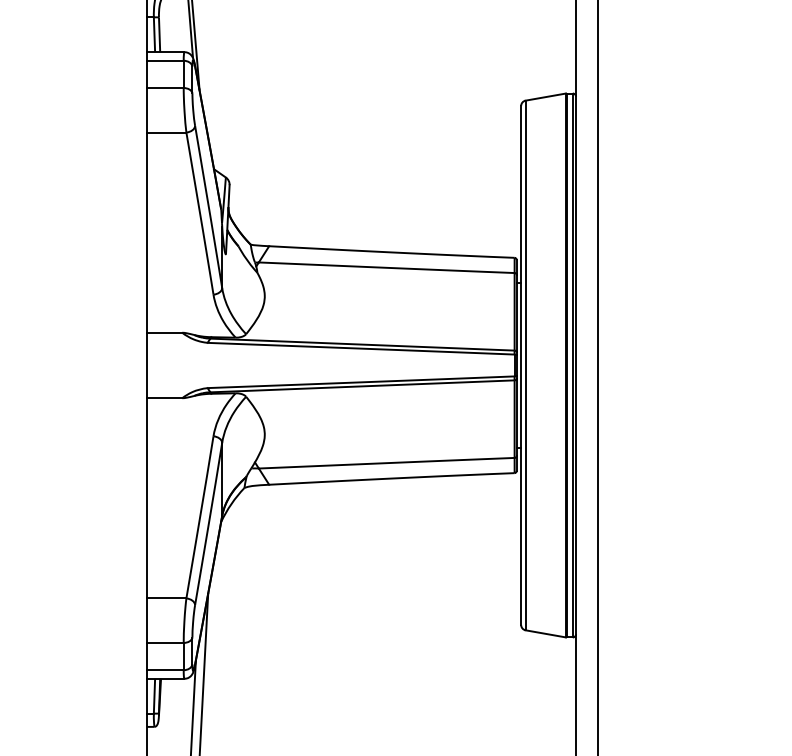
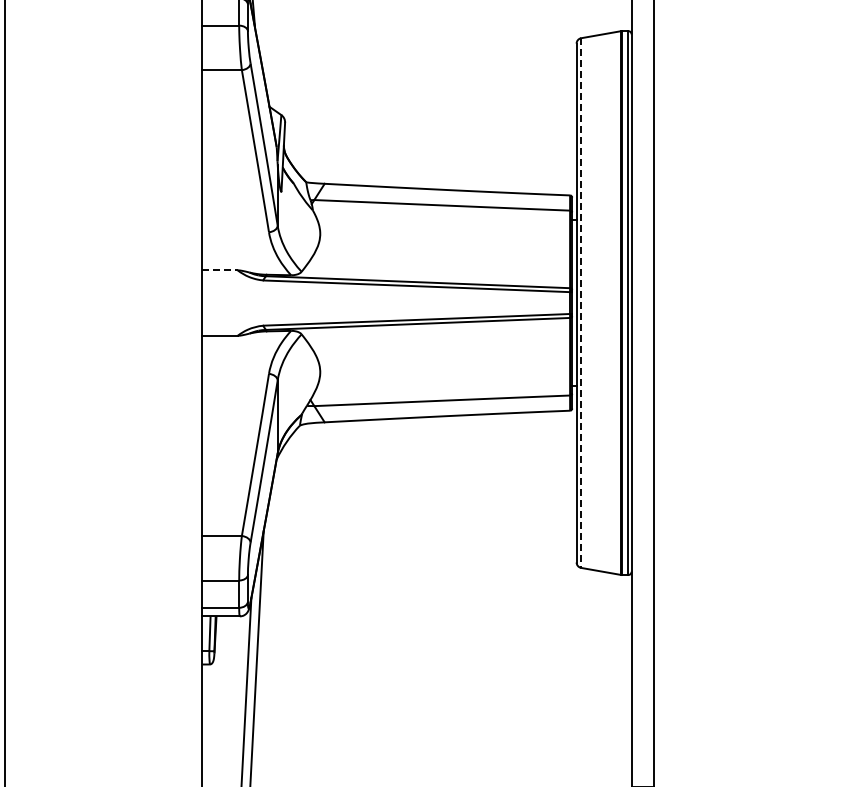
line: (165, 332) -> (220, 270), solid -> dashed
line: (526, 365) -> (581, 303), solid -> dashed

